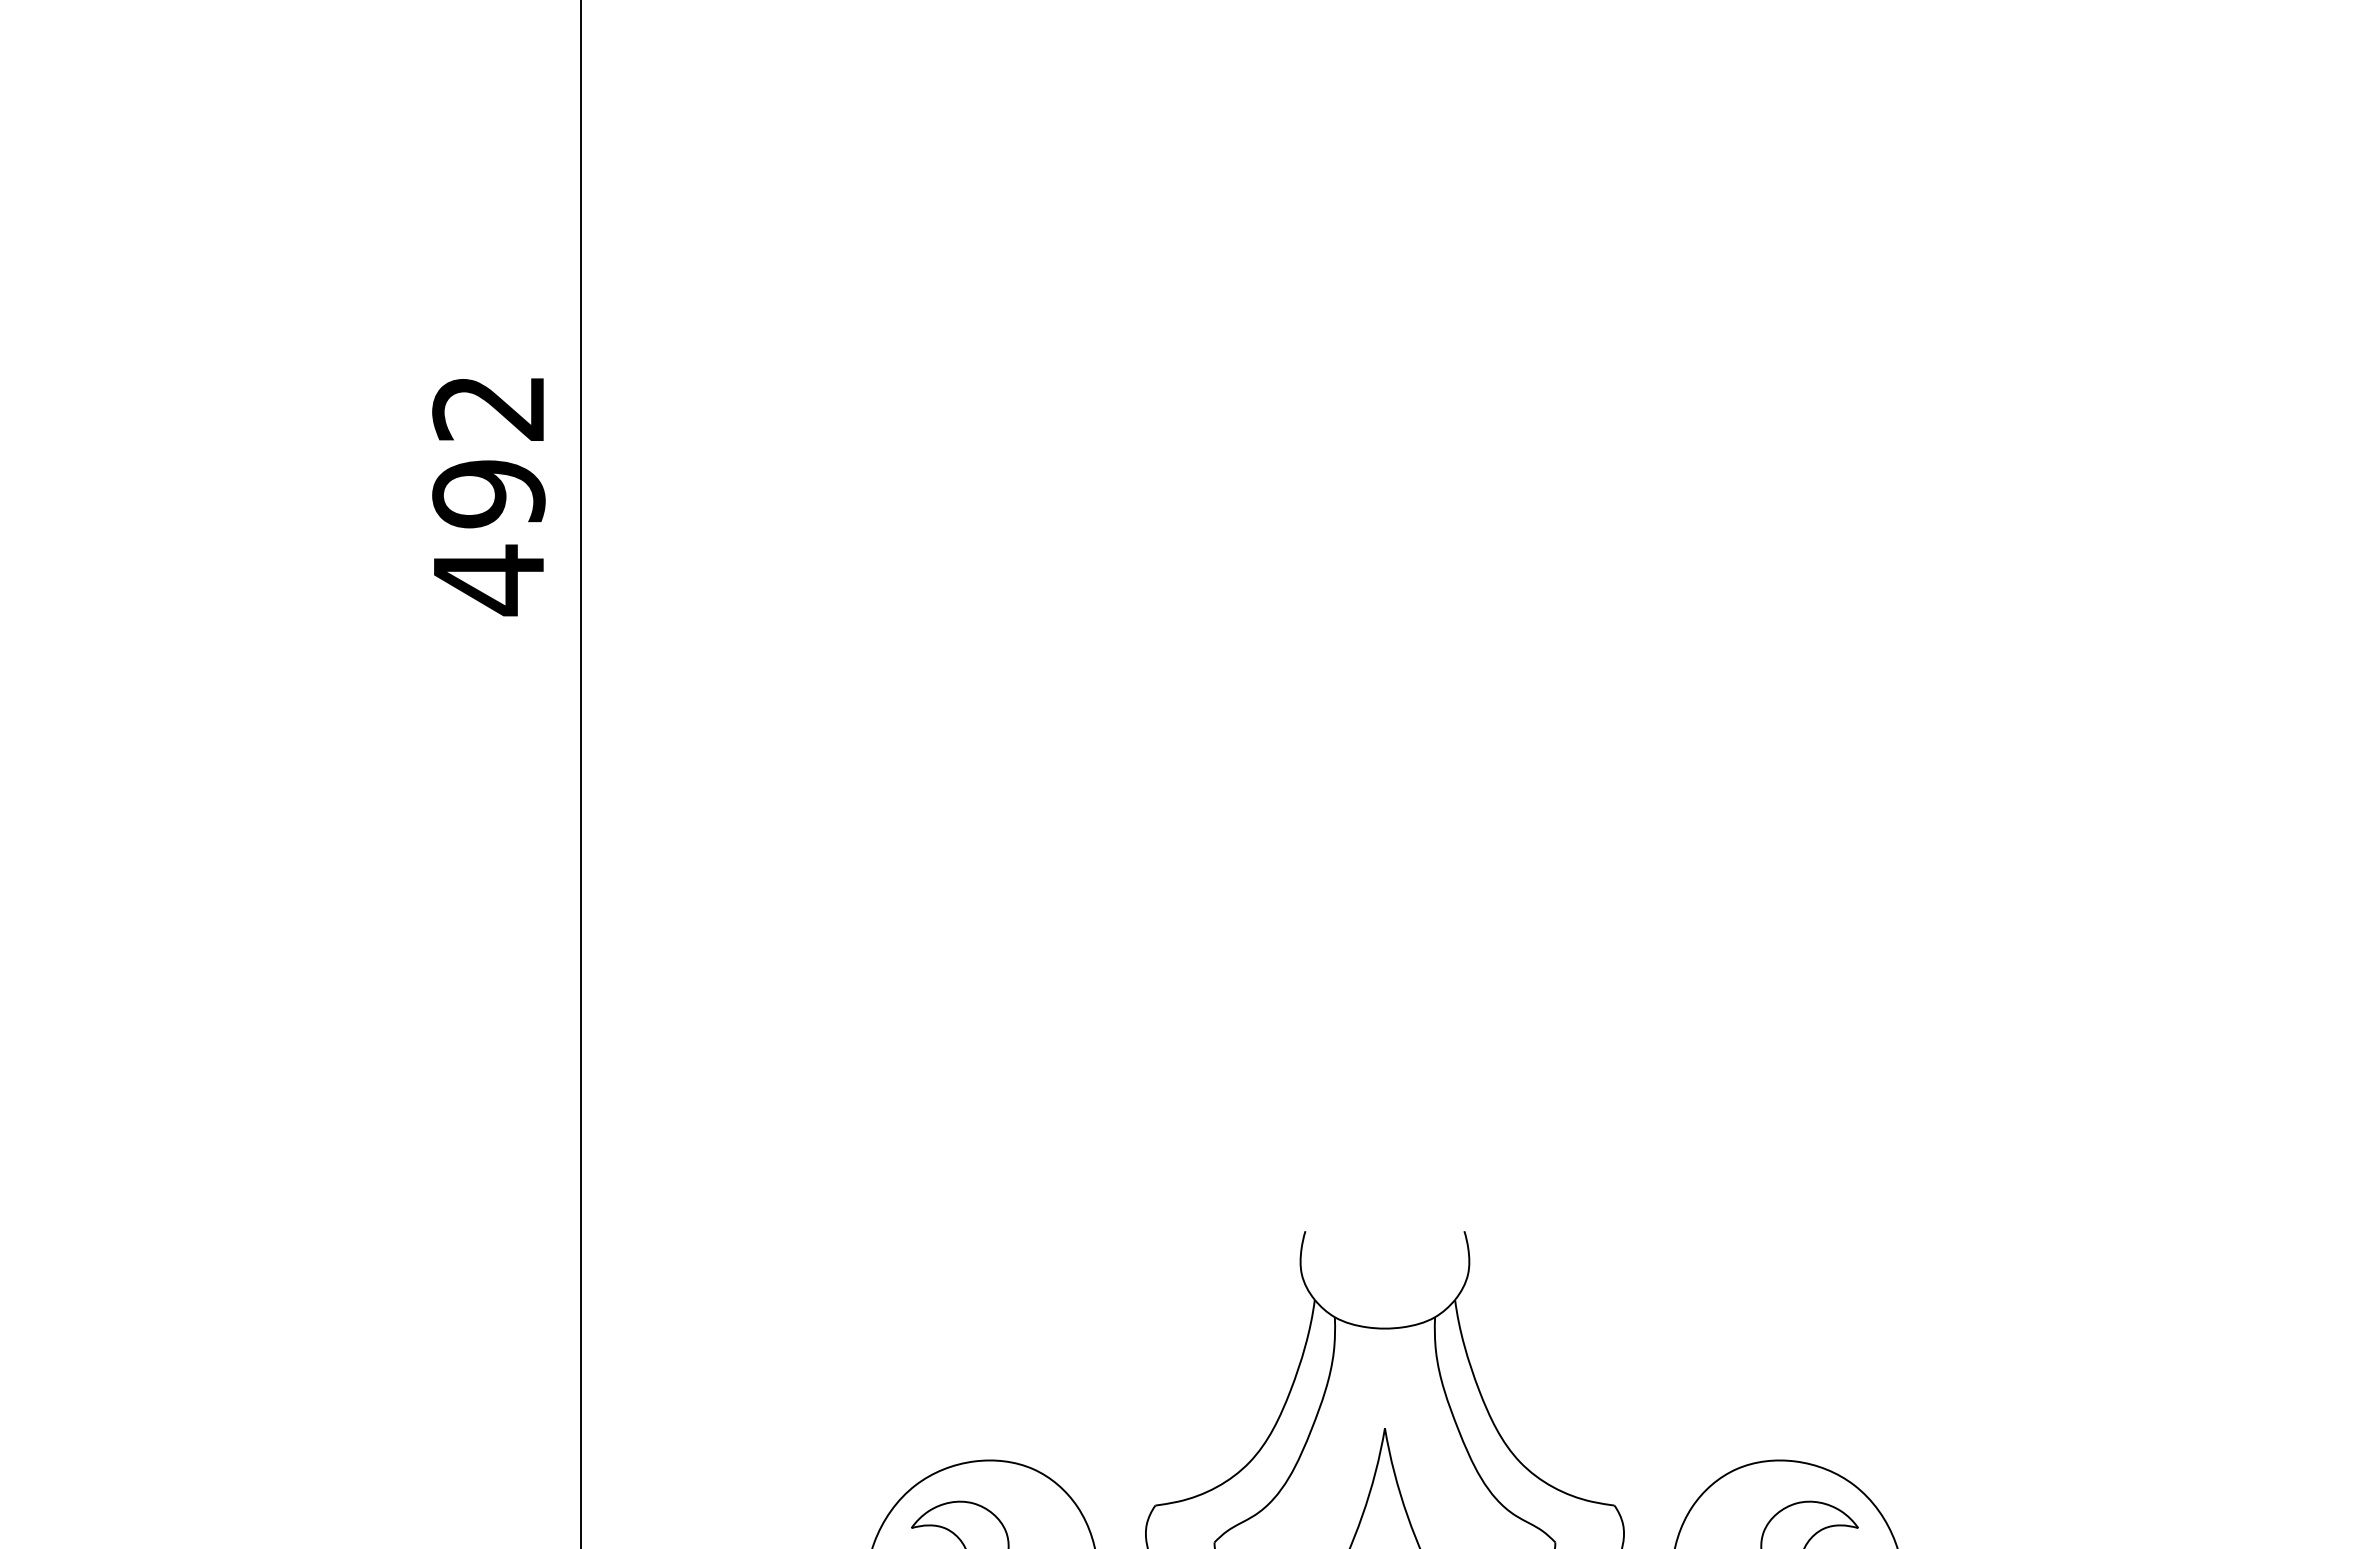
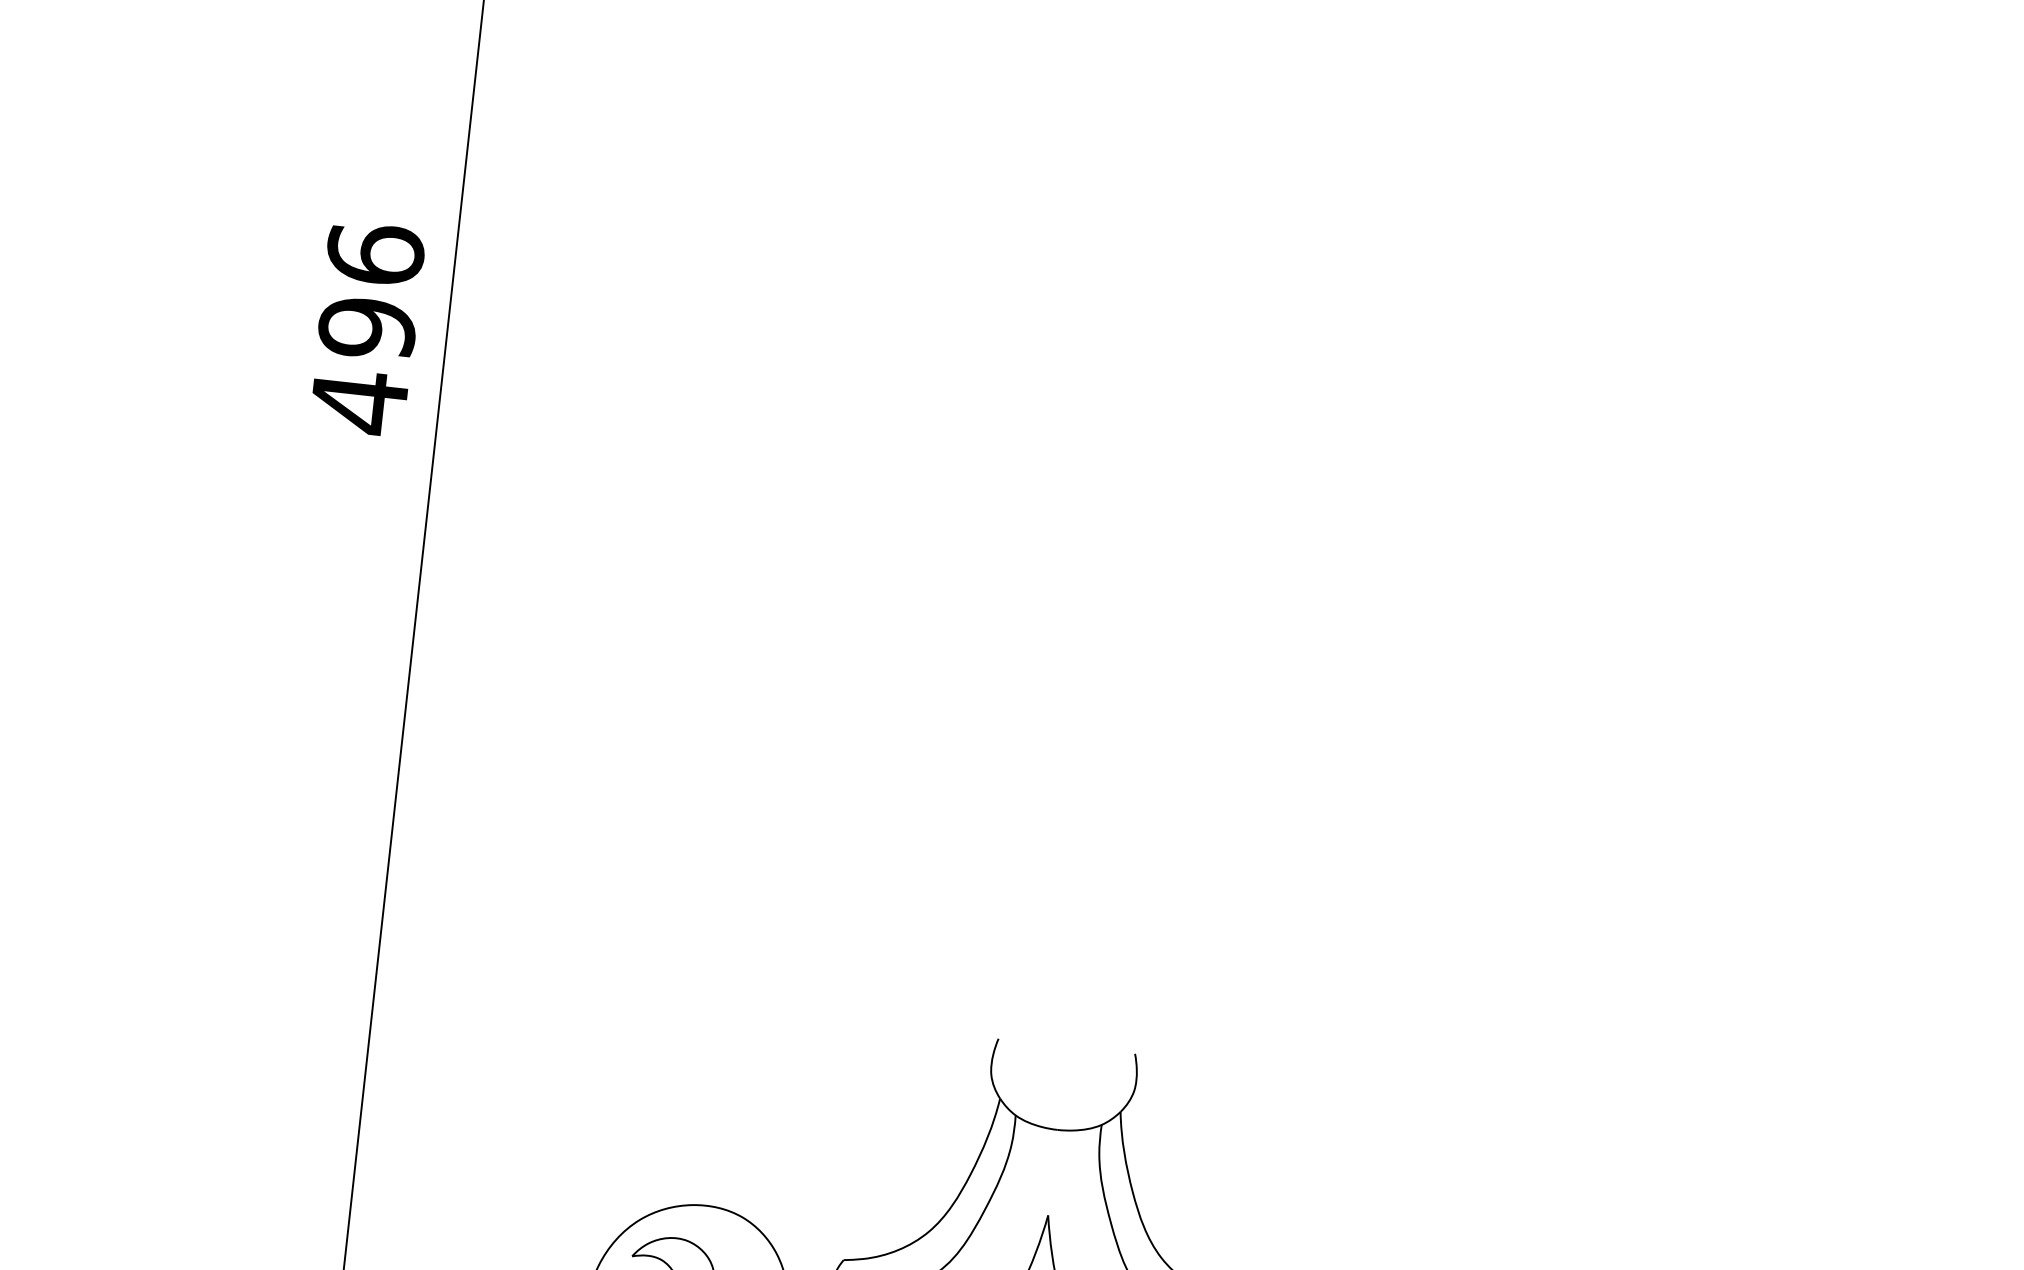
text: (488, 407) -> (375, 254), 492 -> 496

